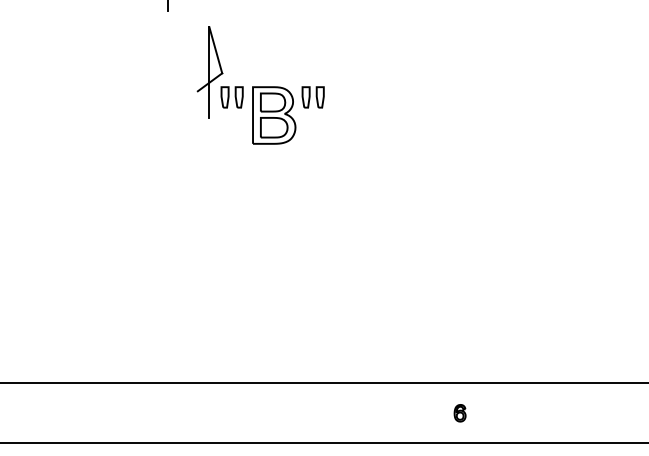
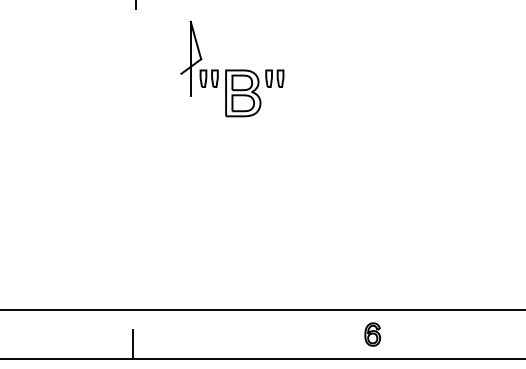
part: (260, 84) -> (232, 68), moved
part: (459, 413) -> (372, 334), size x1.67
line: (163, 424) -> (132, 343), added

